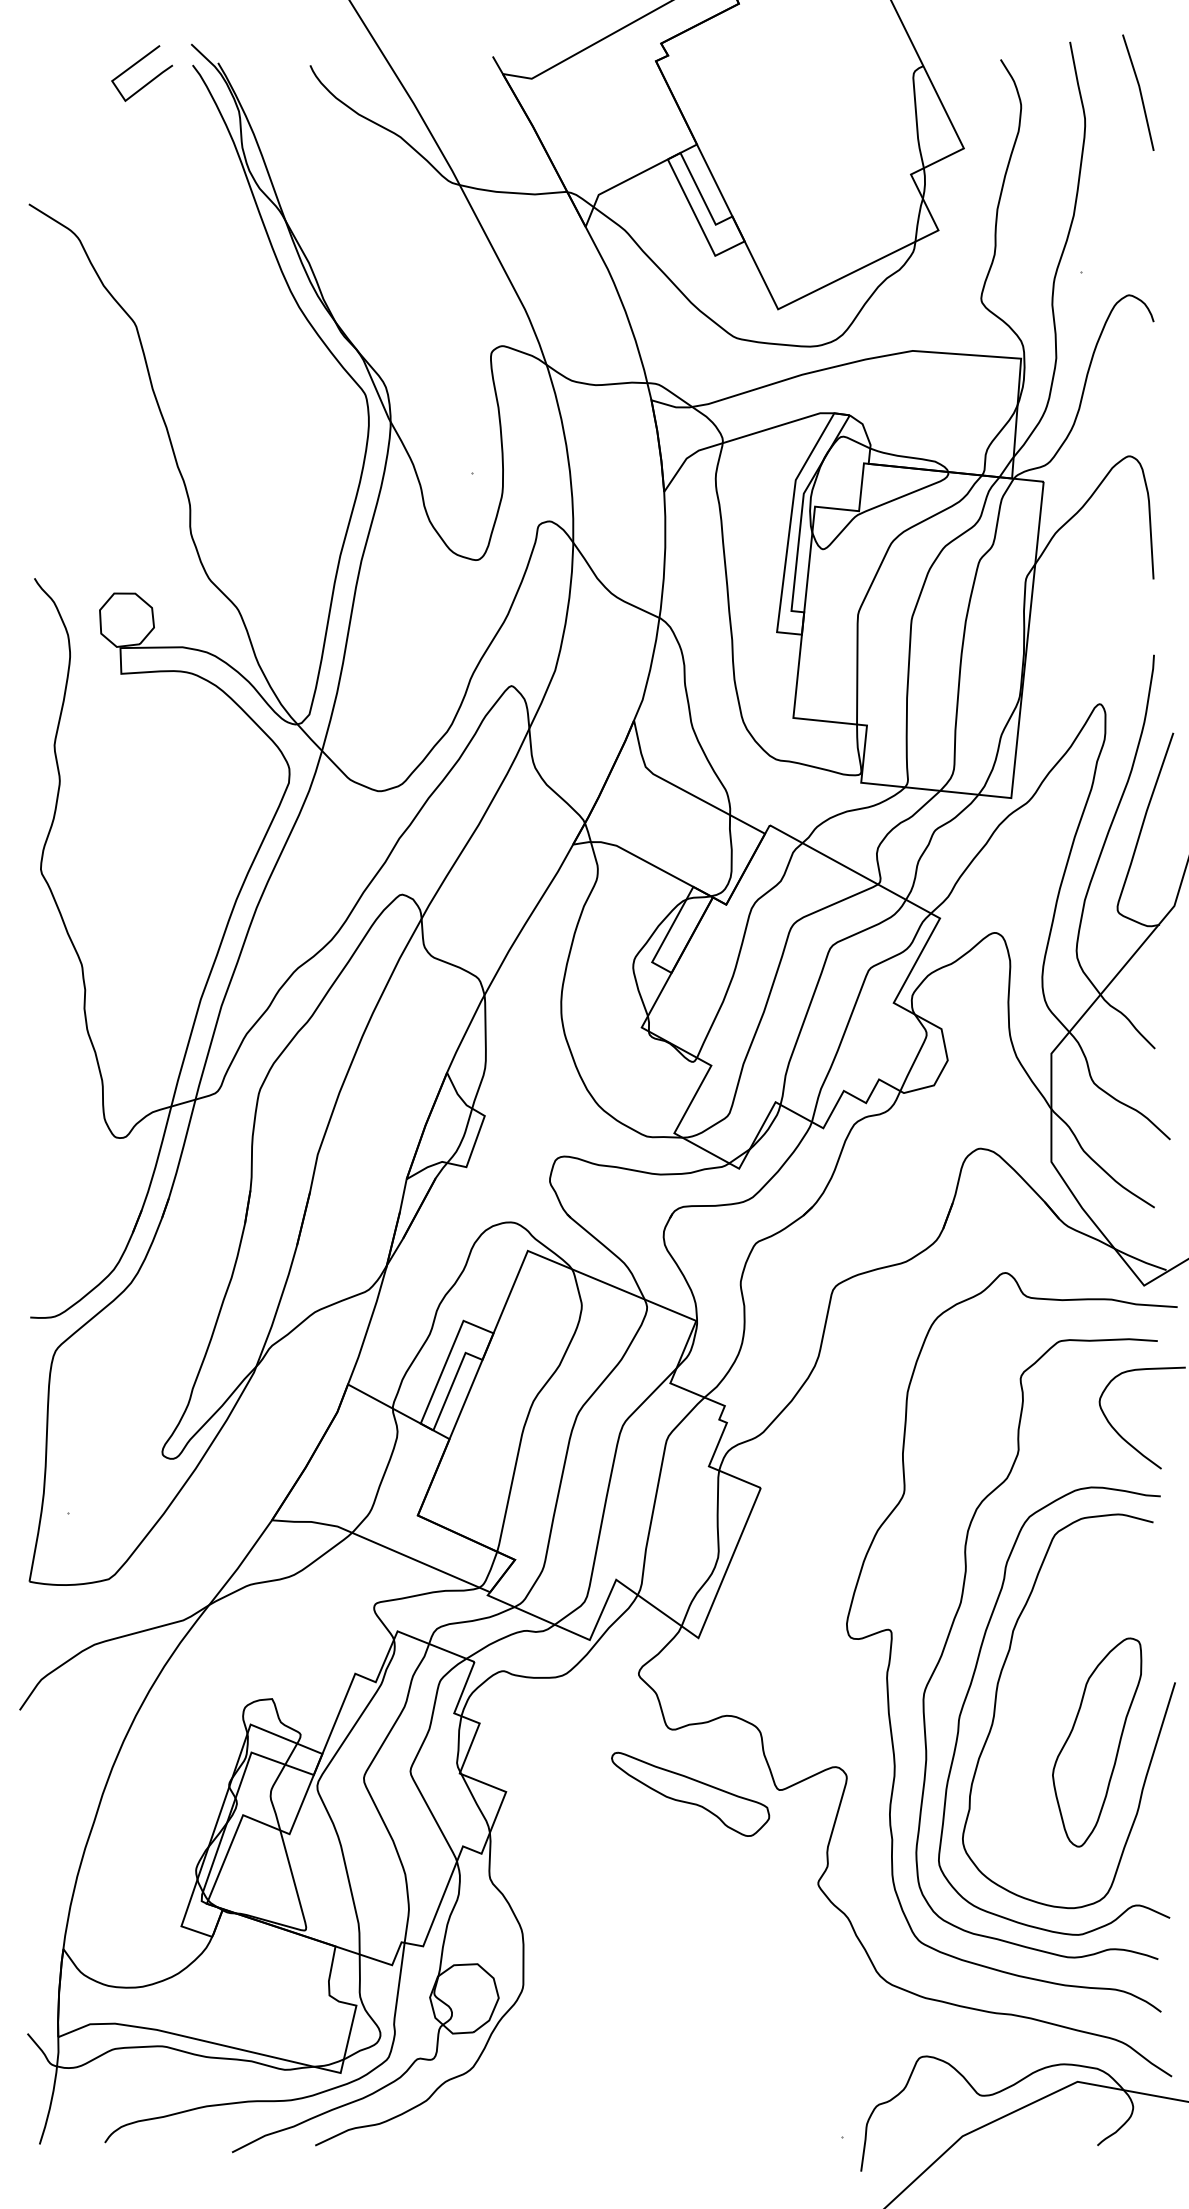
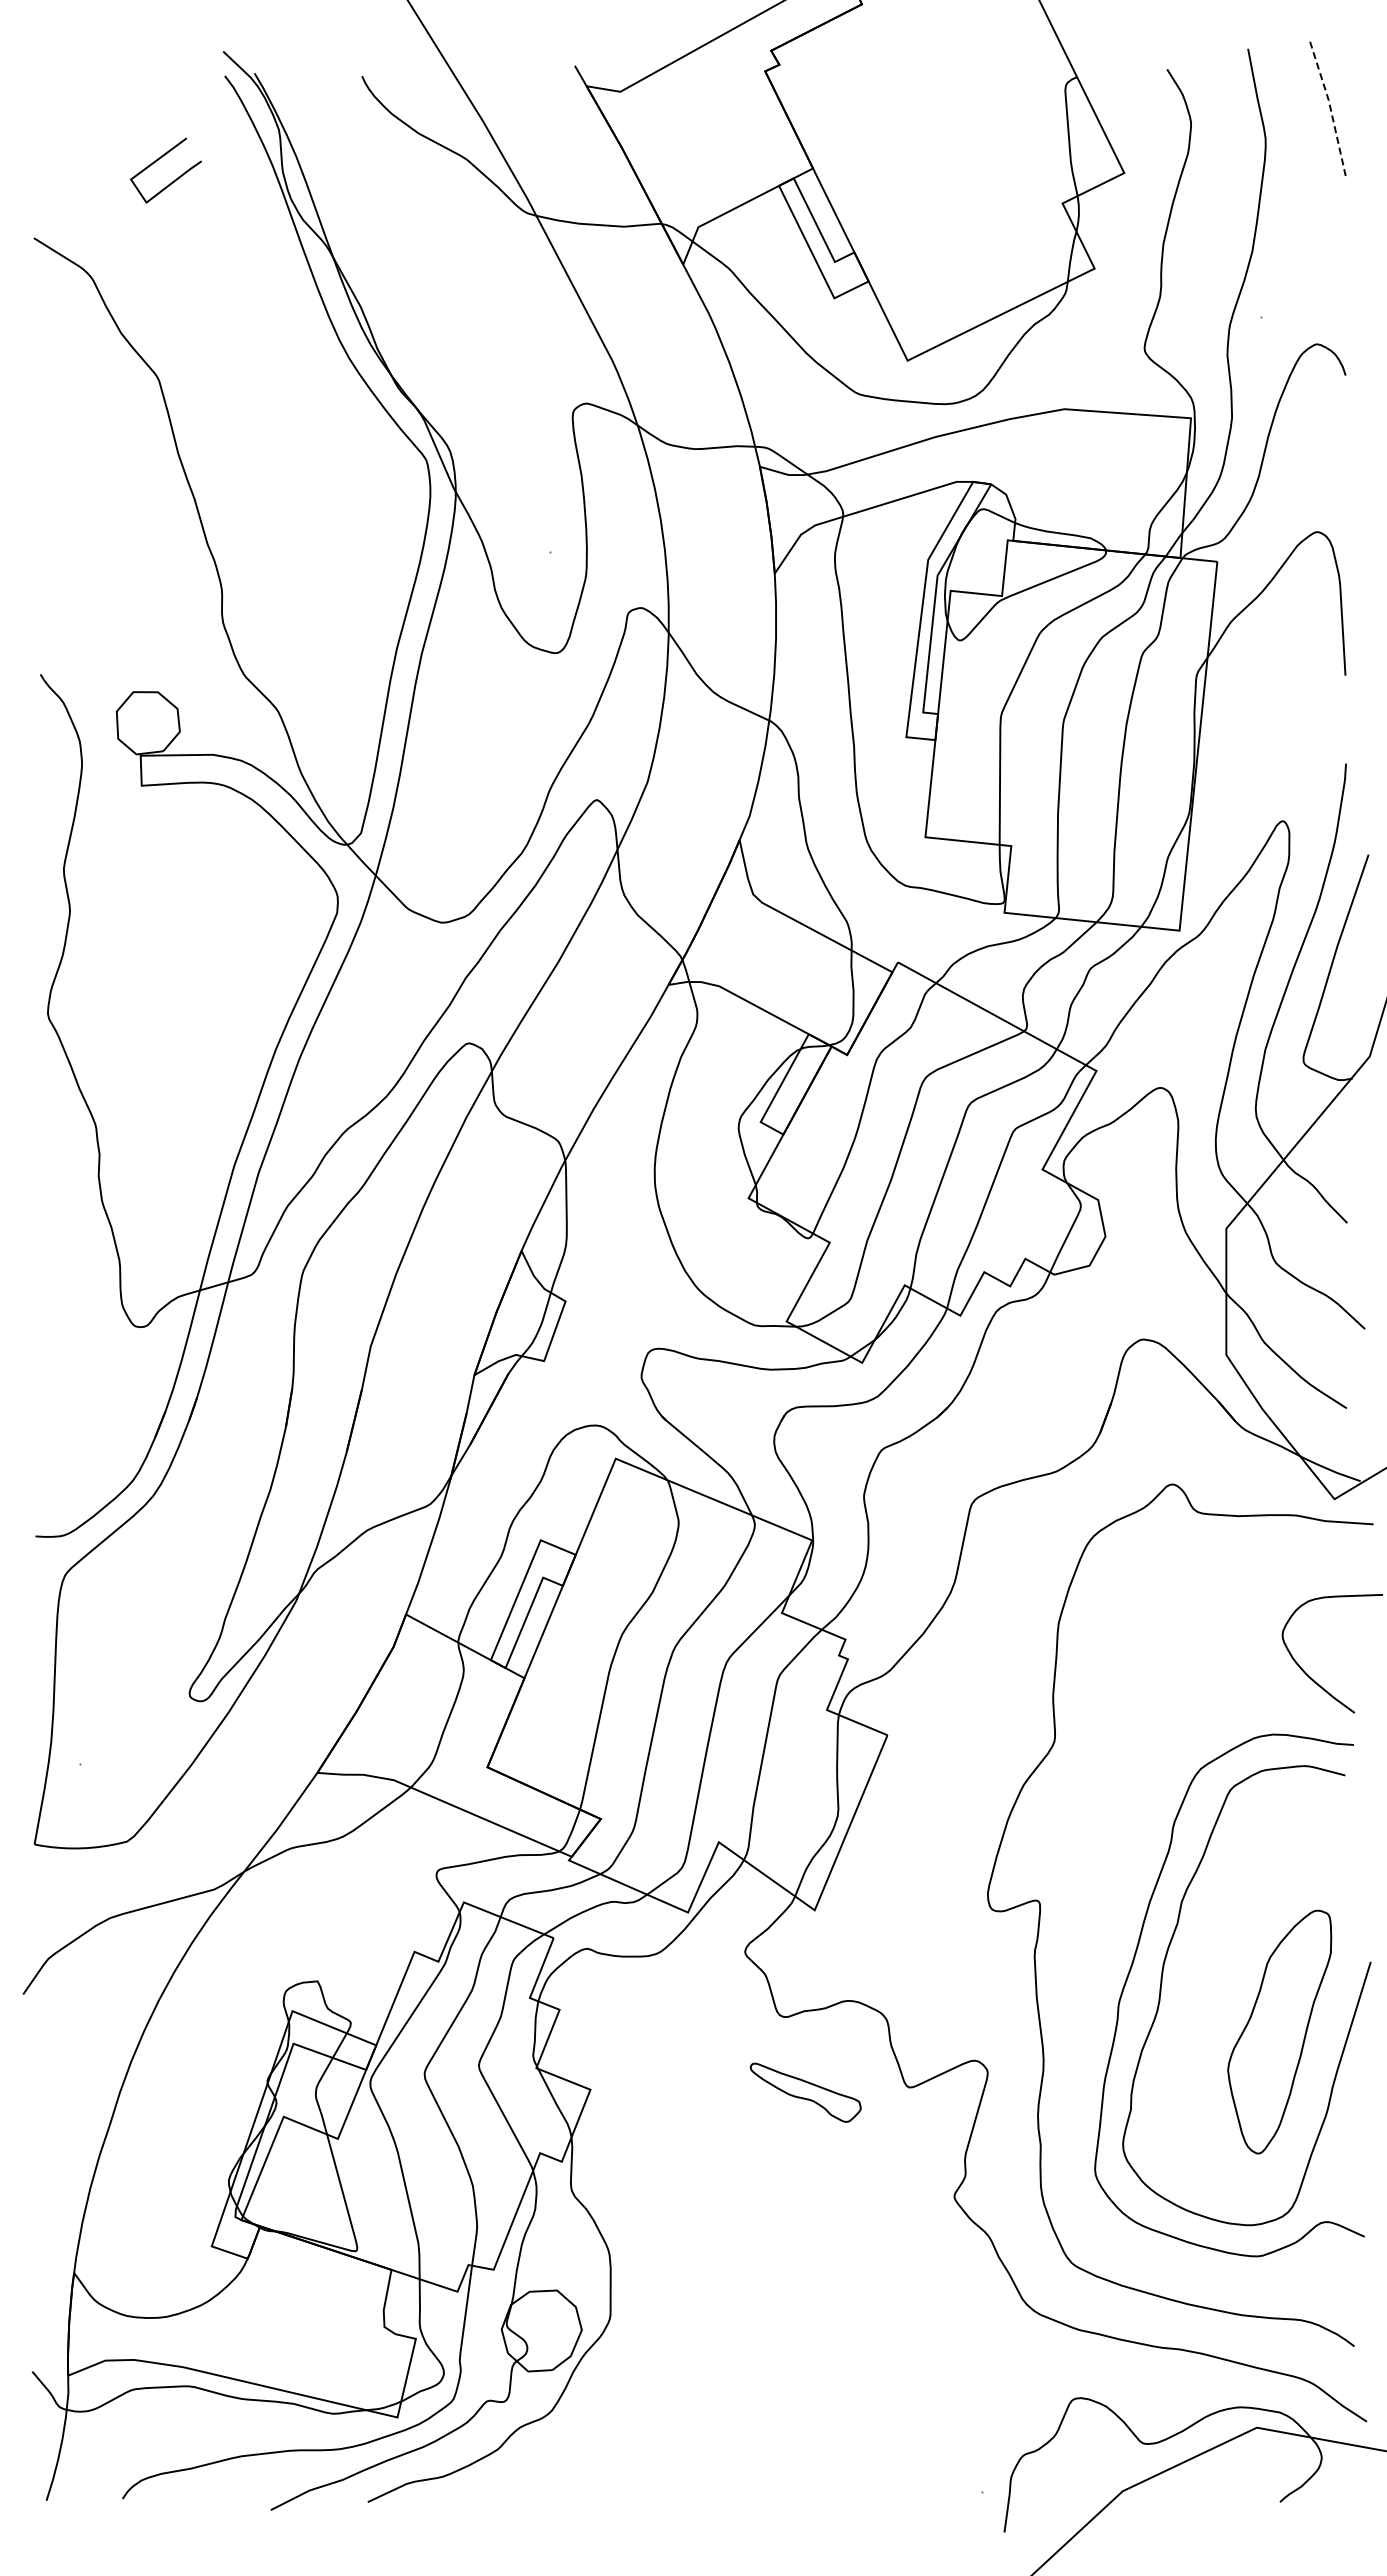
line: (134, 65) -> (157, 161), moved
line: (1140, 92) -> (1330, 107), solid -> dashed
curve: (956, 1616) -> (1115, 1885), removed
part: (690, 1794) -> (805, 2092), size x0.6

